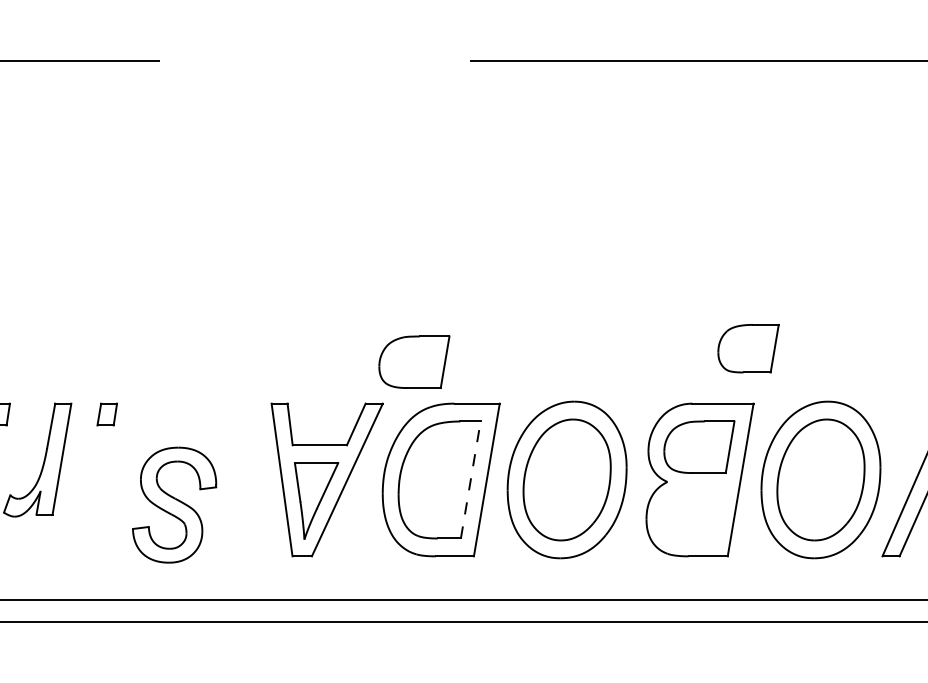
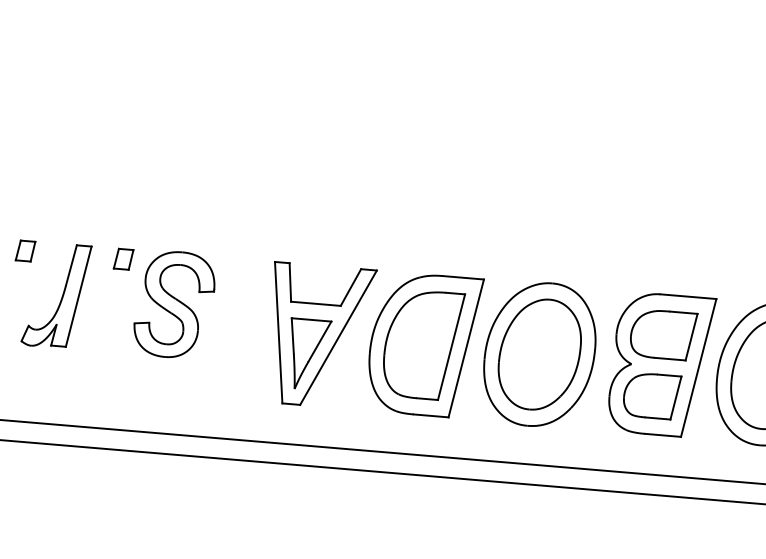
part: (748, 348) -> (651, 395), moved
part: (414, 361) -> (409, 234), removed
line: (470, 479) -> (451, 346), dashed -> solid
part: (174, 504) -> (174, 304), moved

